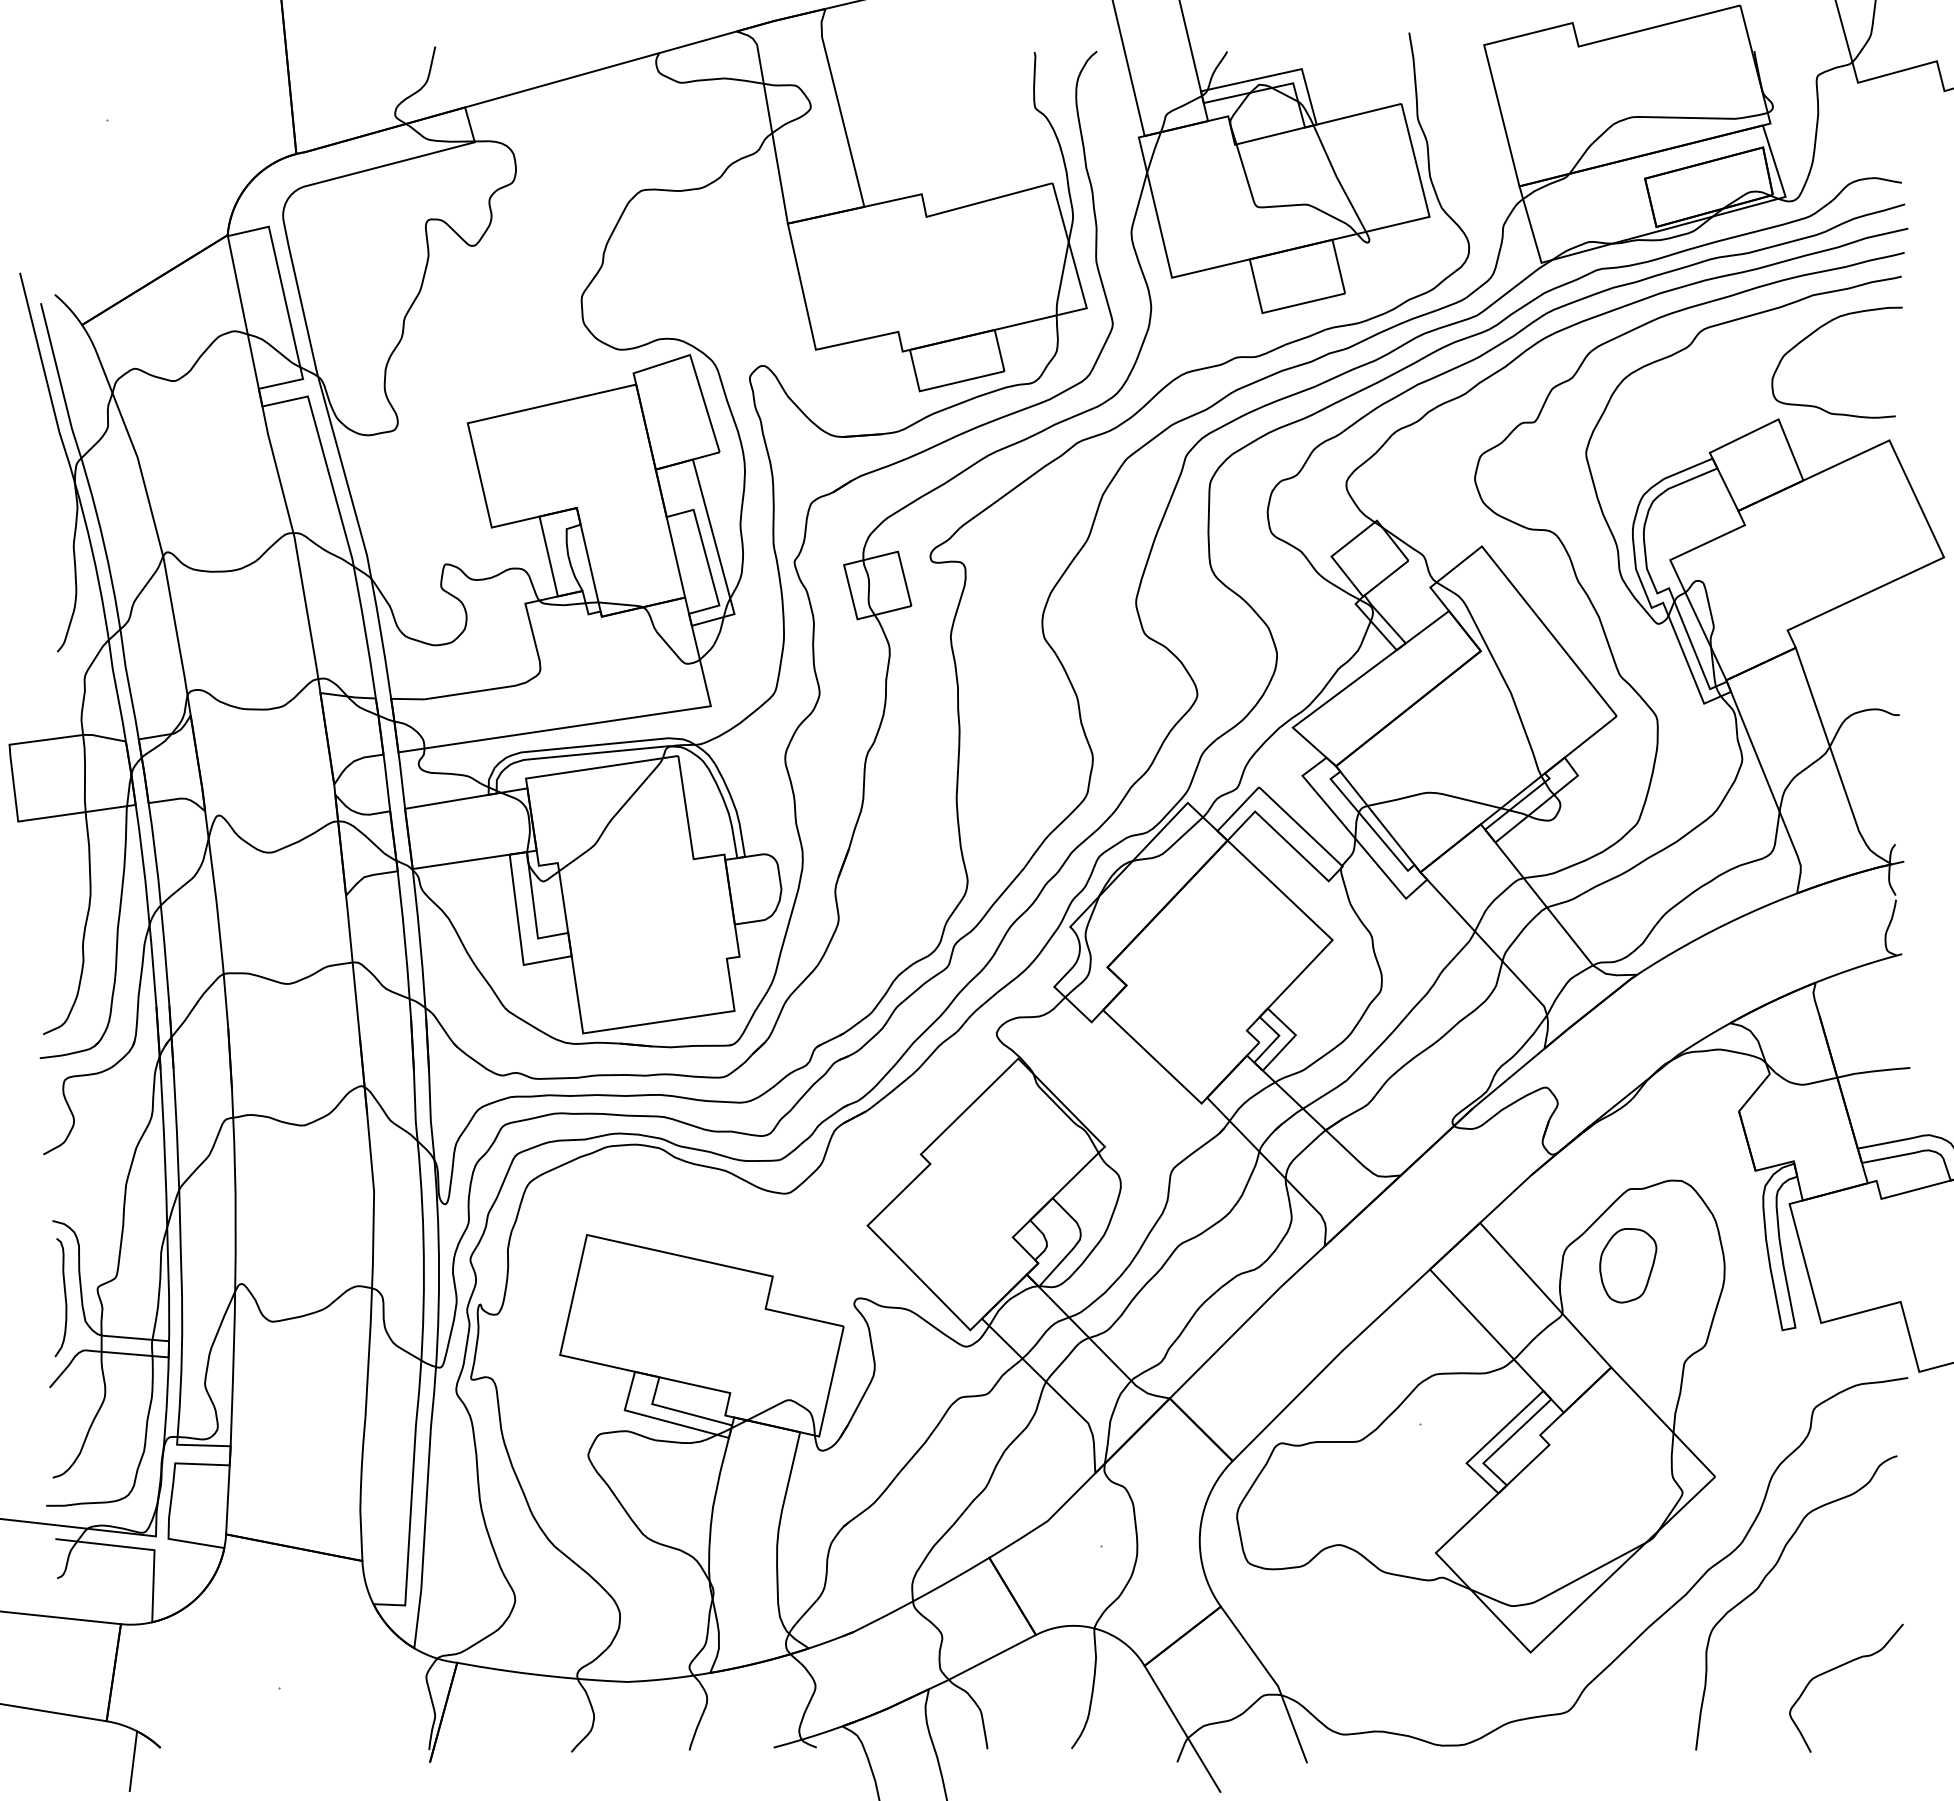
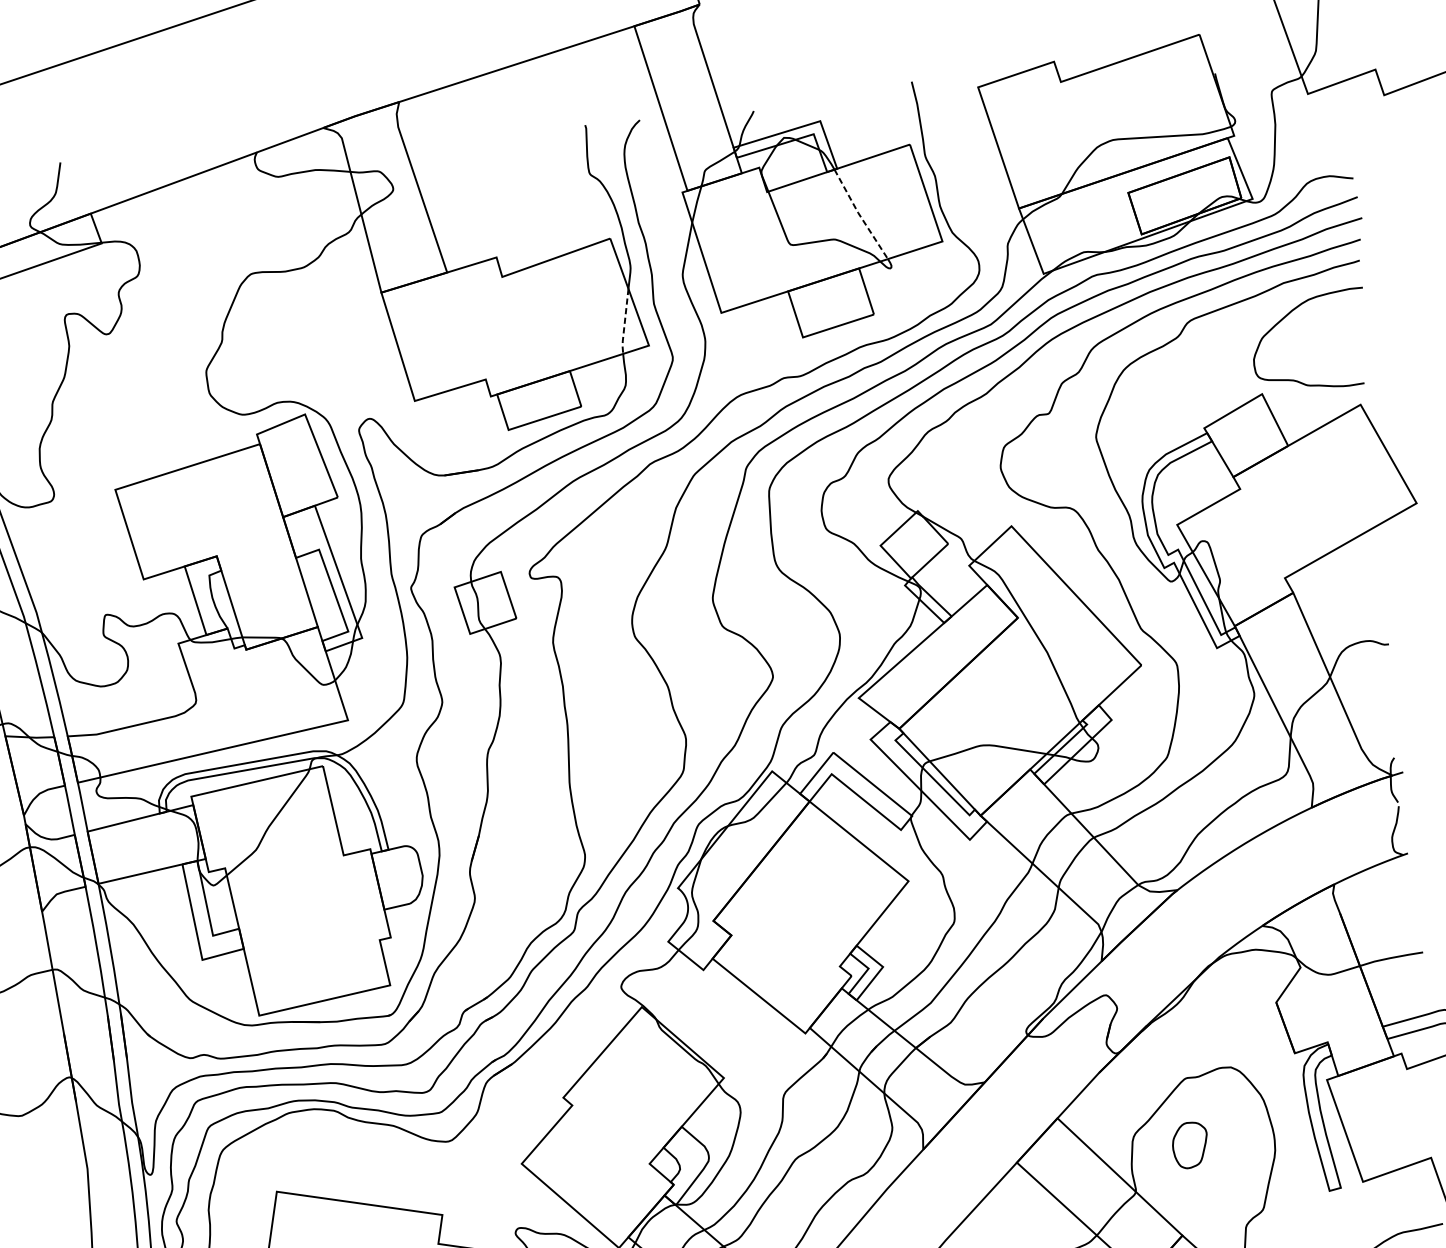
line: (1337, 179) -> (859, 215), solid -> dashed
line: (1061, 280) -> (624, 323), solid -> dashed
part: (1628, 1265) -> (1190, 1145), size x0.7

